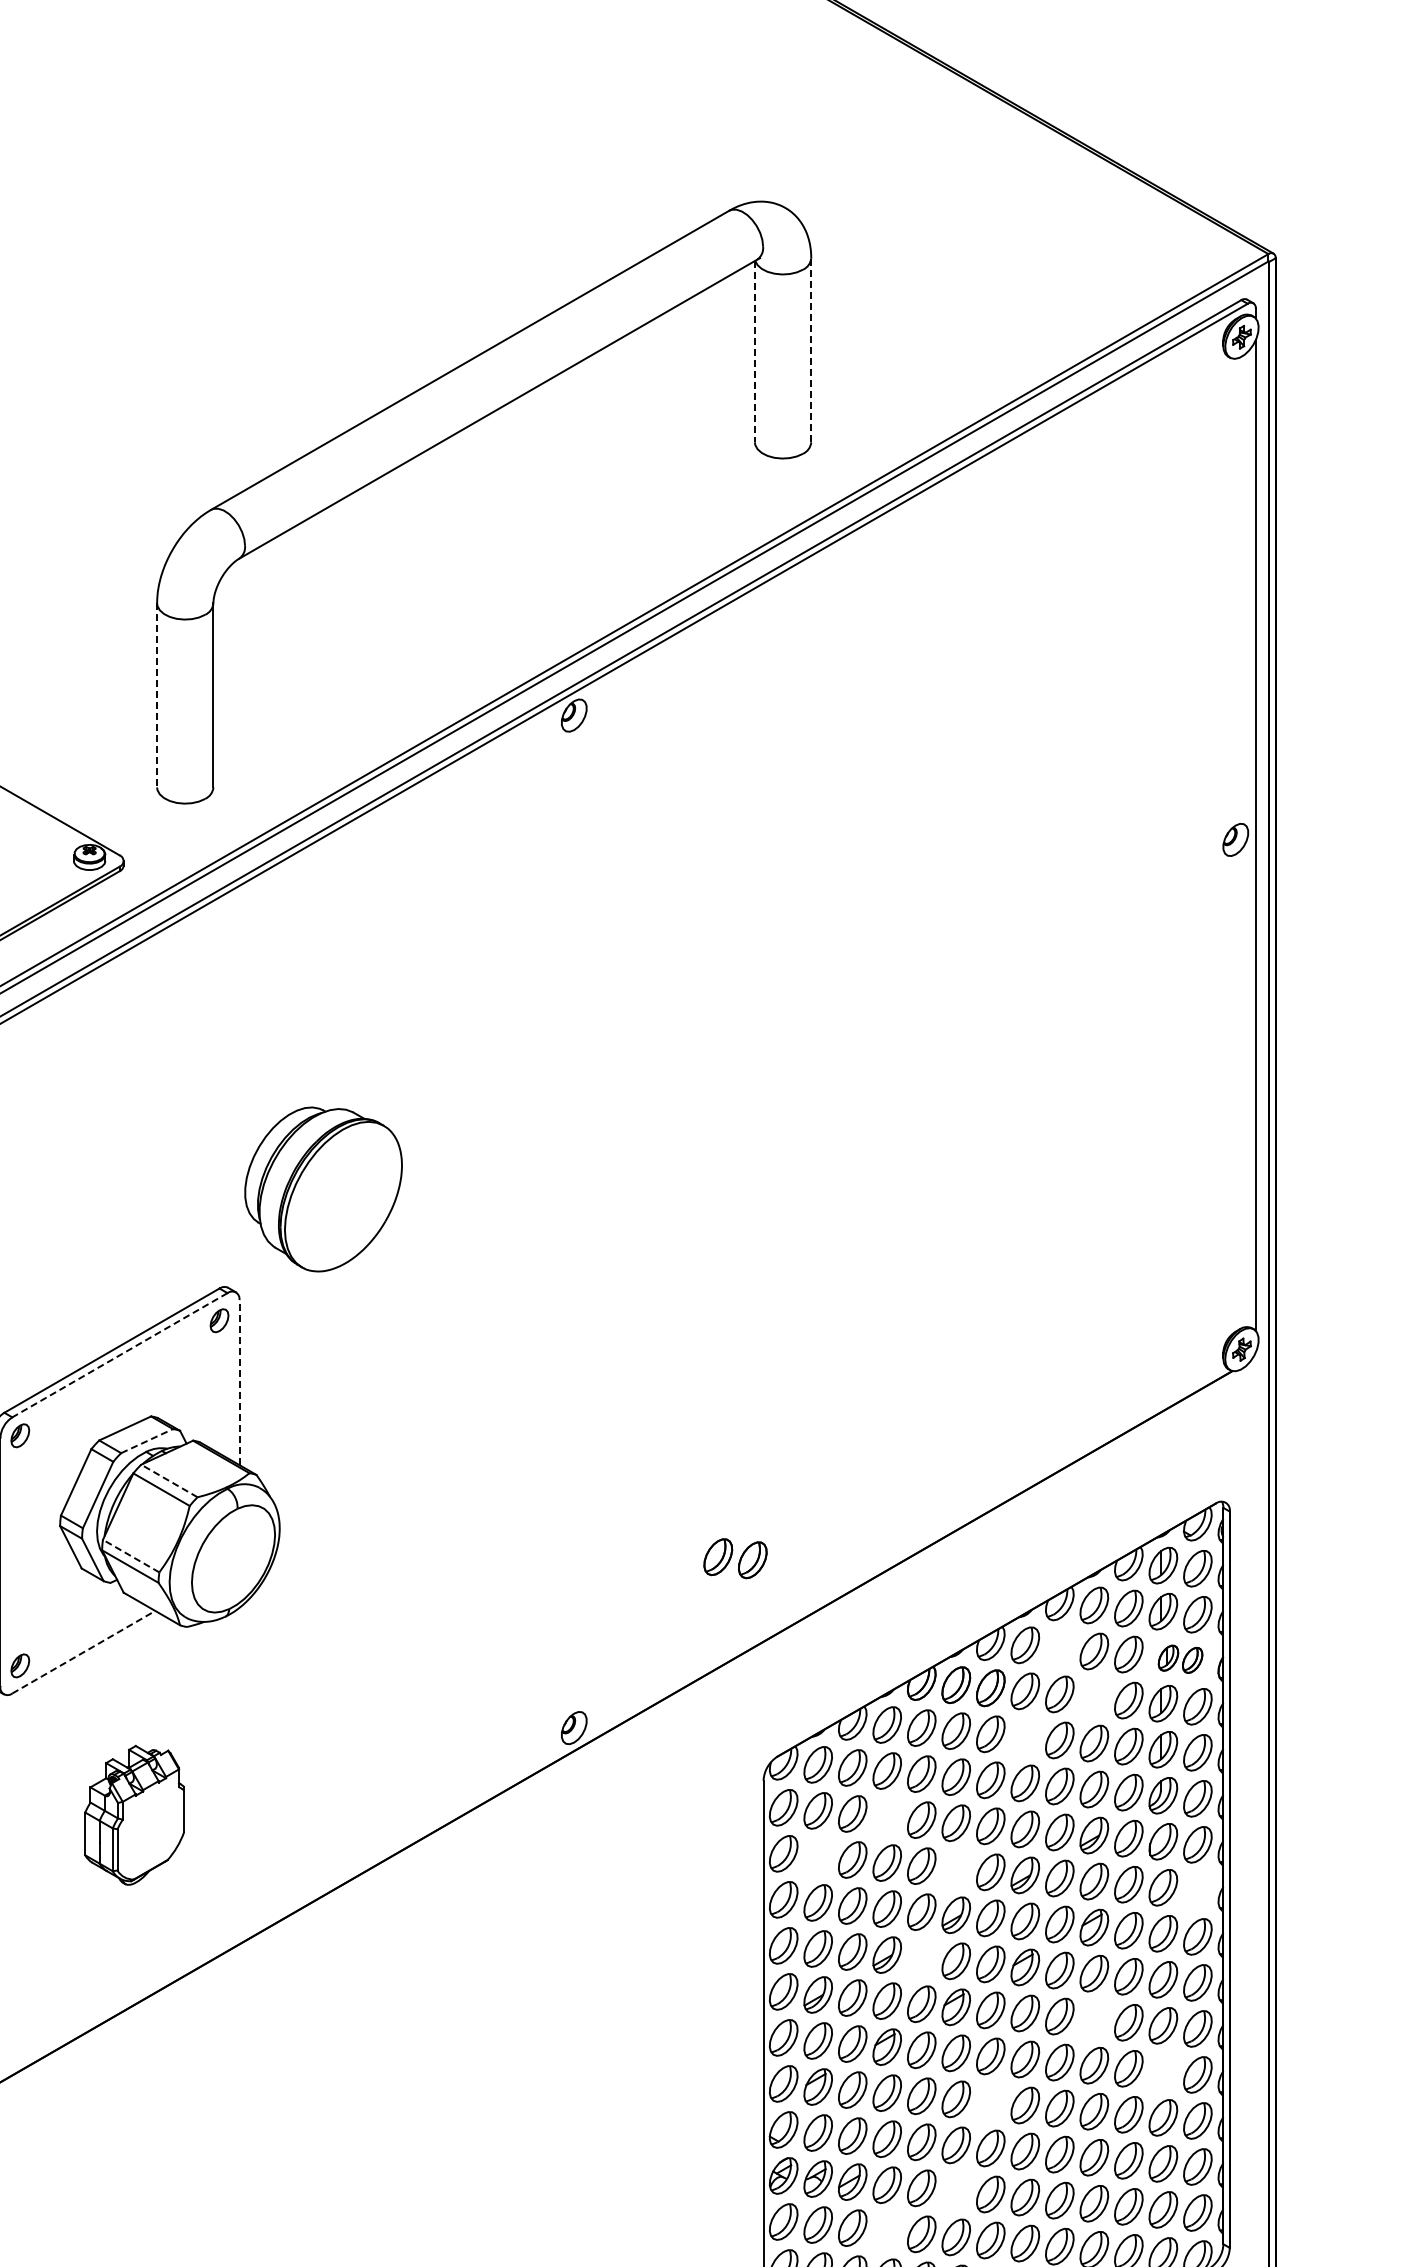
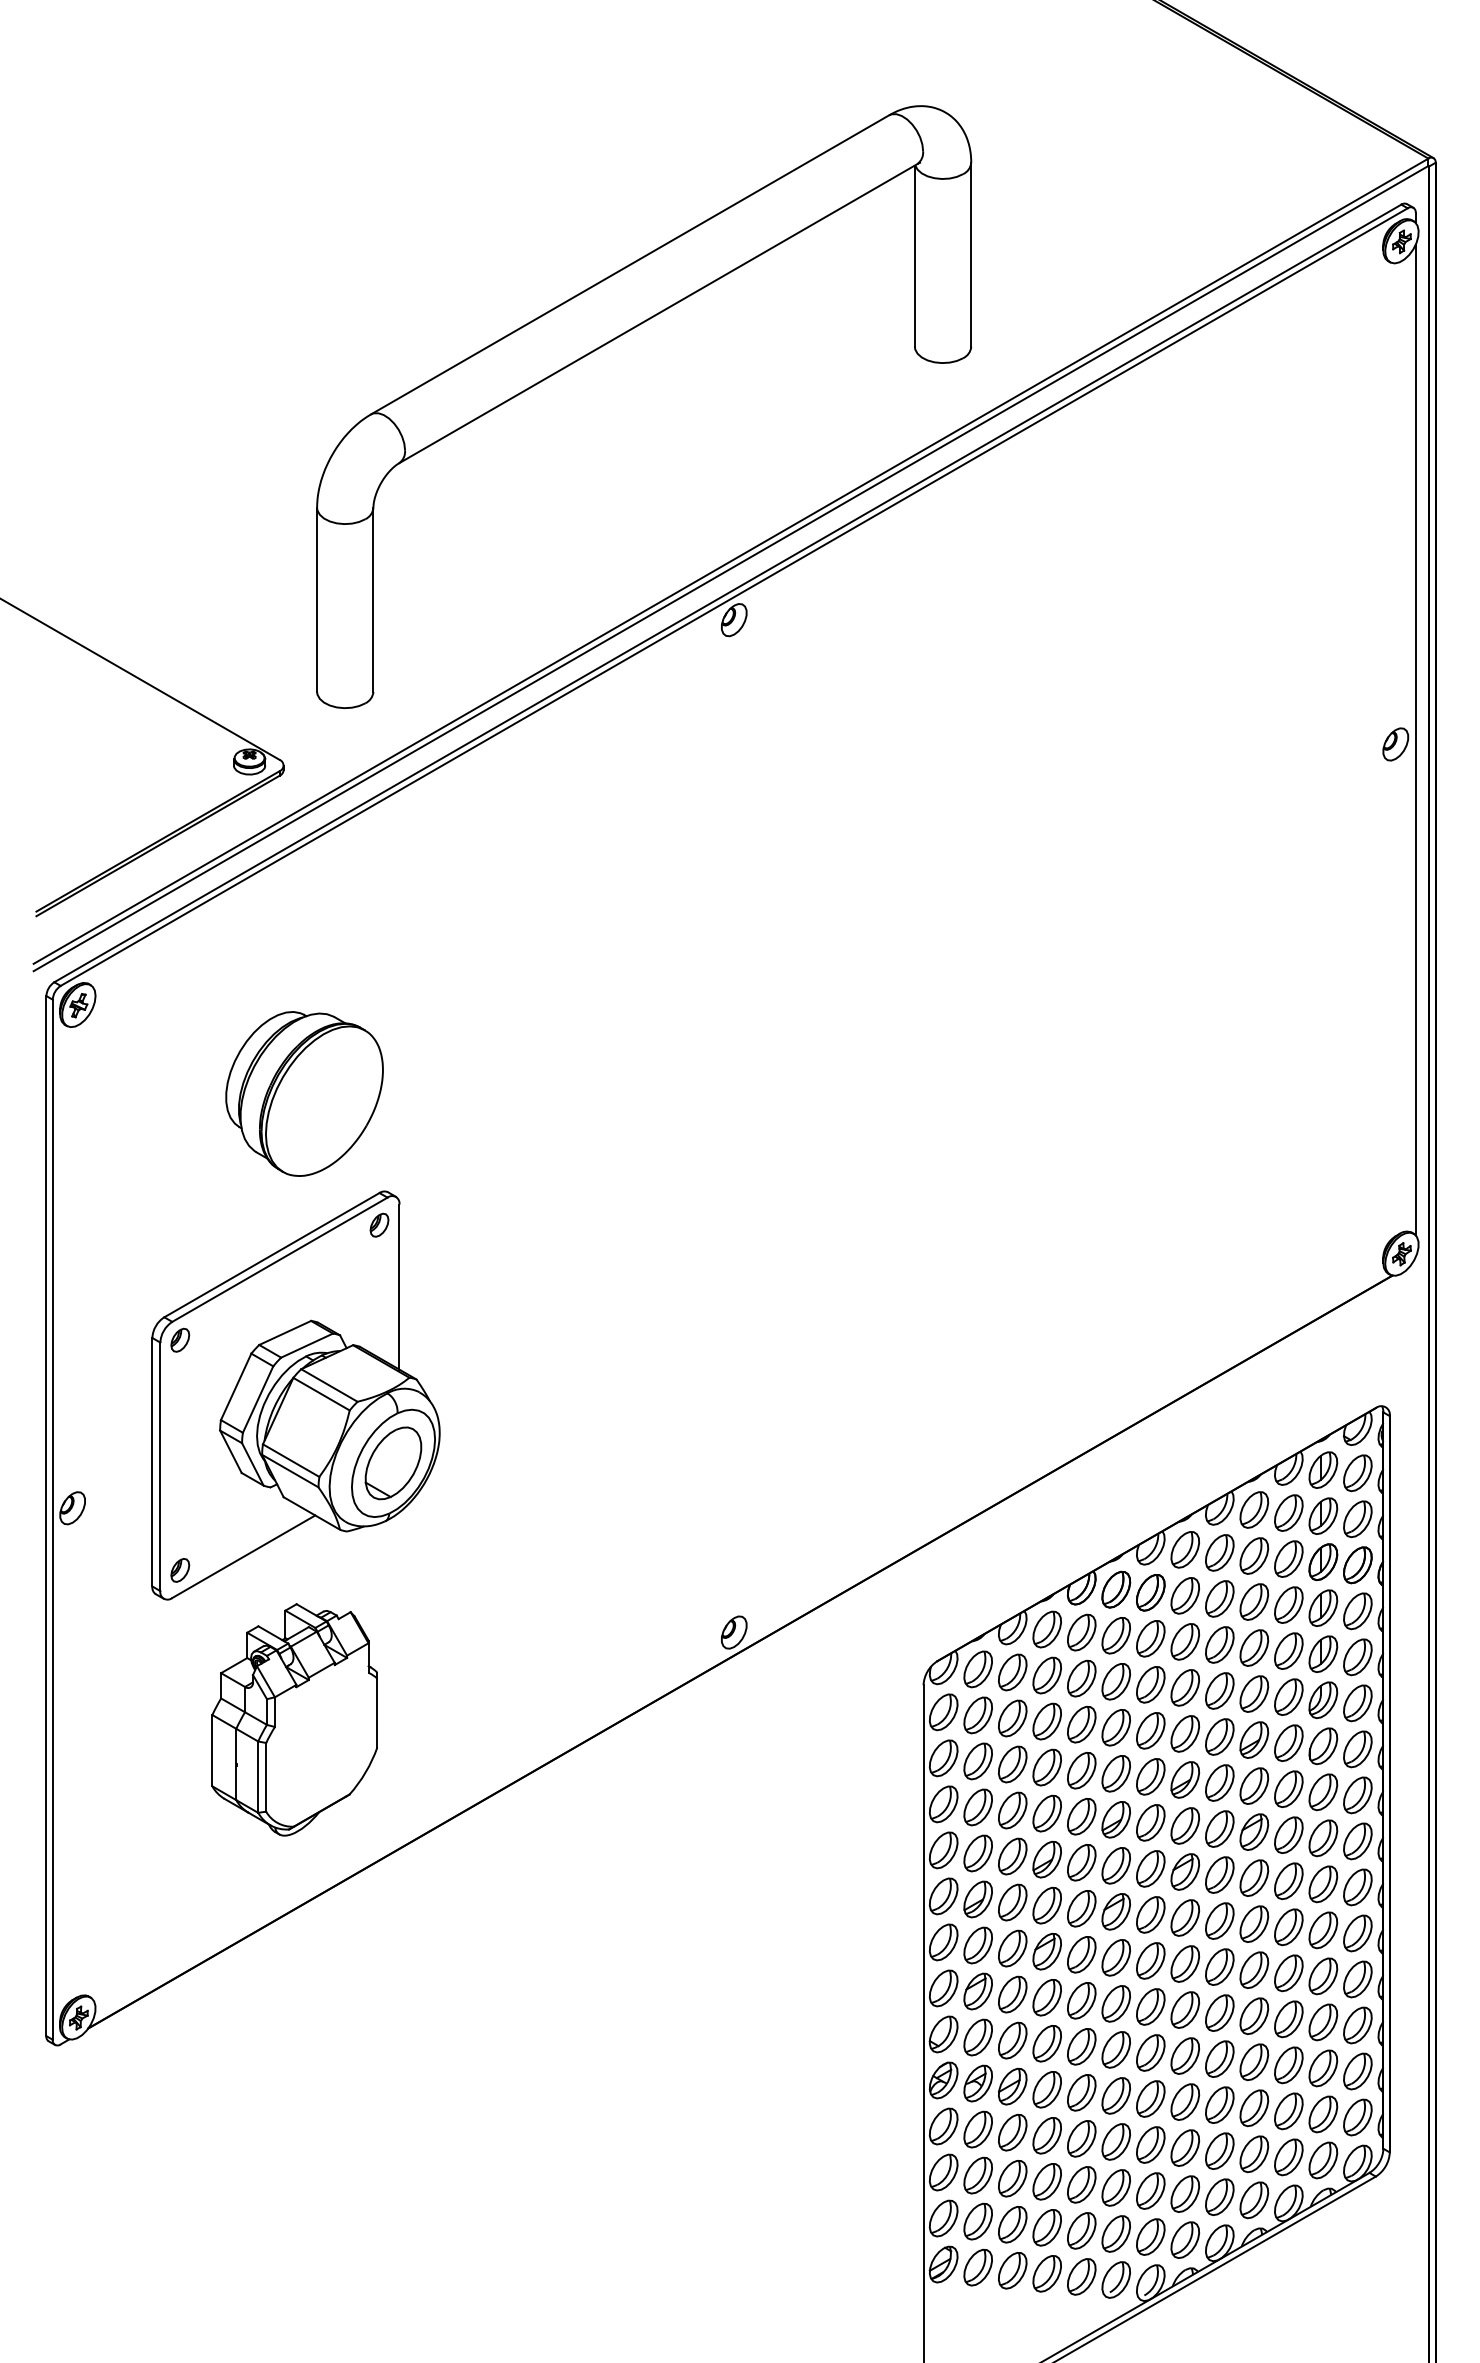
line: (811, 349) -> (971, 254), dashed -> solid
line: (754, 351) -> (914, 256), dashed -> solid
line: (157, 695) -> (317, 600), dashed -> solid
part: (323, 1188) -> (304, 1093), moved
line: (119, 1355) -> (279, 1260), dashed -> solid
line: (239, 1382) -> (399, 1287), dashed -> solid
line: (147, 1440) -> (307, 1345), dashed -> solid
line: (169, 1480) -> (329, 1385), dashed -> solid
line: (131, 1555) -> (291, 1460), dashed -> solid
part: (735, 1557) -> (895, 1462), removed
part: (233, 1558) -> (393, 1463), added
part: (1059, 1647) -> (1219, 1552), added
line: (83, 1651) -> (243, 1556), dashed -> solid
part: (1180, 1658) -> (1340, 1563), size x1.43
part: (1094, 1696) -> (1254, 1601), added
part: (1024, 1736) -> (1184, 1641), added
part: (134, 1814) -> (294, 1719), size x1.67
part: (886, 1816) -> (1046, 1721), added
part: (817, 1856) -> (977, 1761), added
part: (955, 1868) -> (1115, 1773), added
part: (1197, 1890) -> (1357, 1795), added
part: (921, 1957) -> (1081, 1862), added
part: (1094, 2018) -> (1254, 1923), added
part: (1163, 2071) -> (1323, 1976), added
part: (990, 2101) -> (1150, 2006), added
part: (955, 2190) -> (1115, 2095), added
part: (886, 2230) -> (1046, 2135), added

